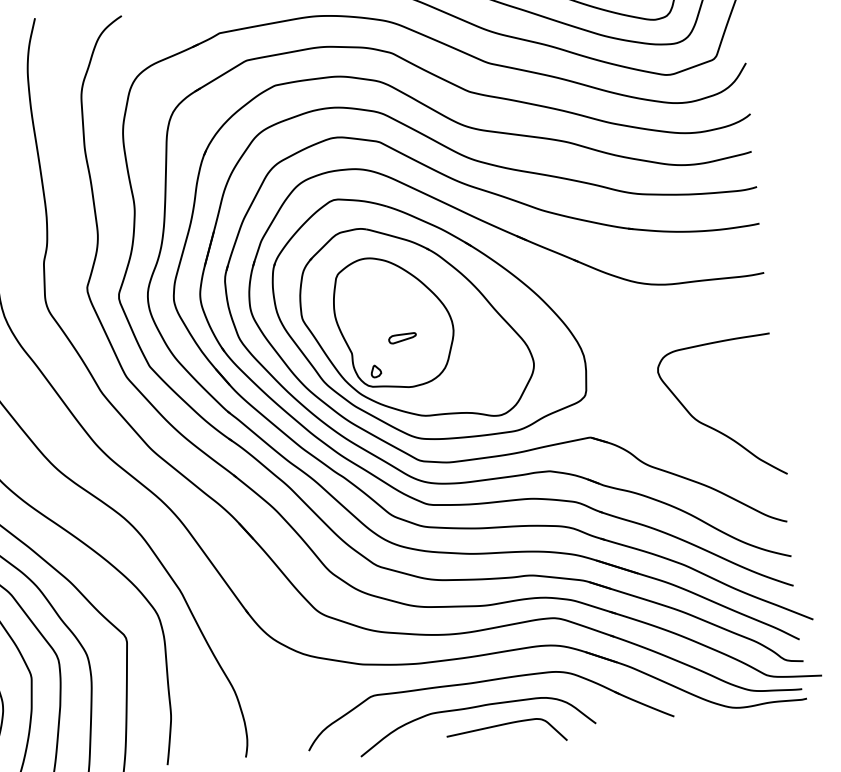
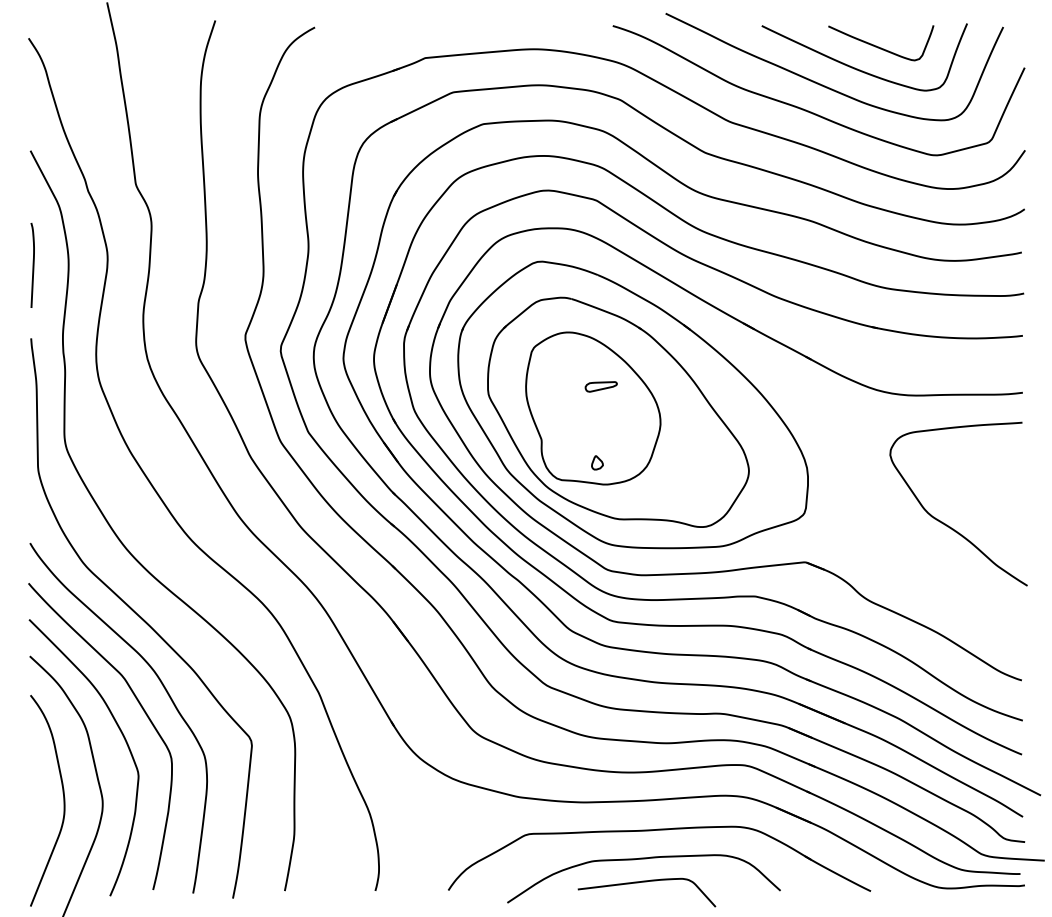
part: (401, 338) -> (600, 386), moved
part: (376, 371) -> (597, 462), moved
curve: (713, 427) -> (947, 524), moved
curve: (505, 725) -> (646, 882), moved

